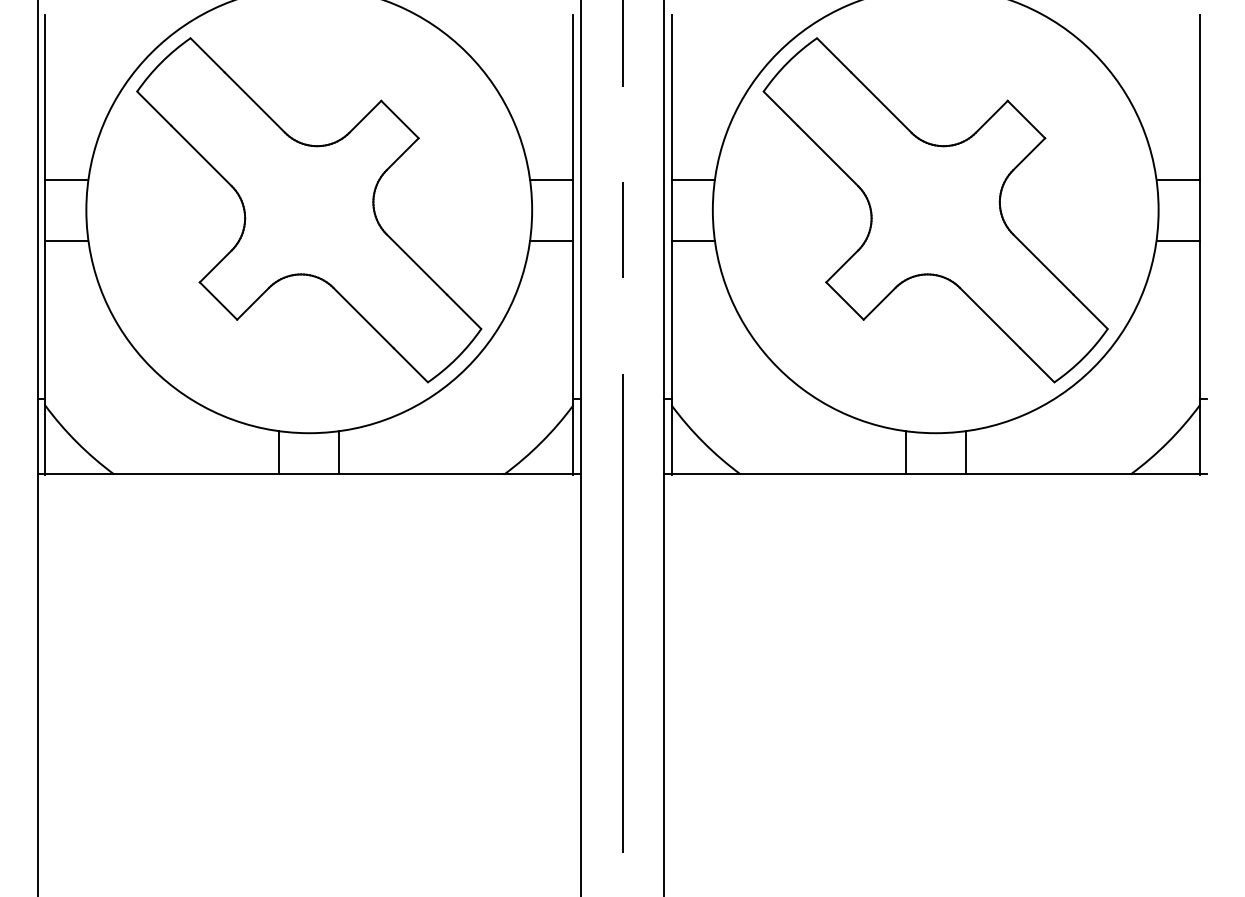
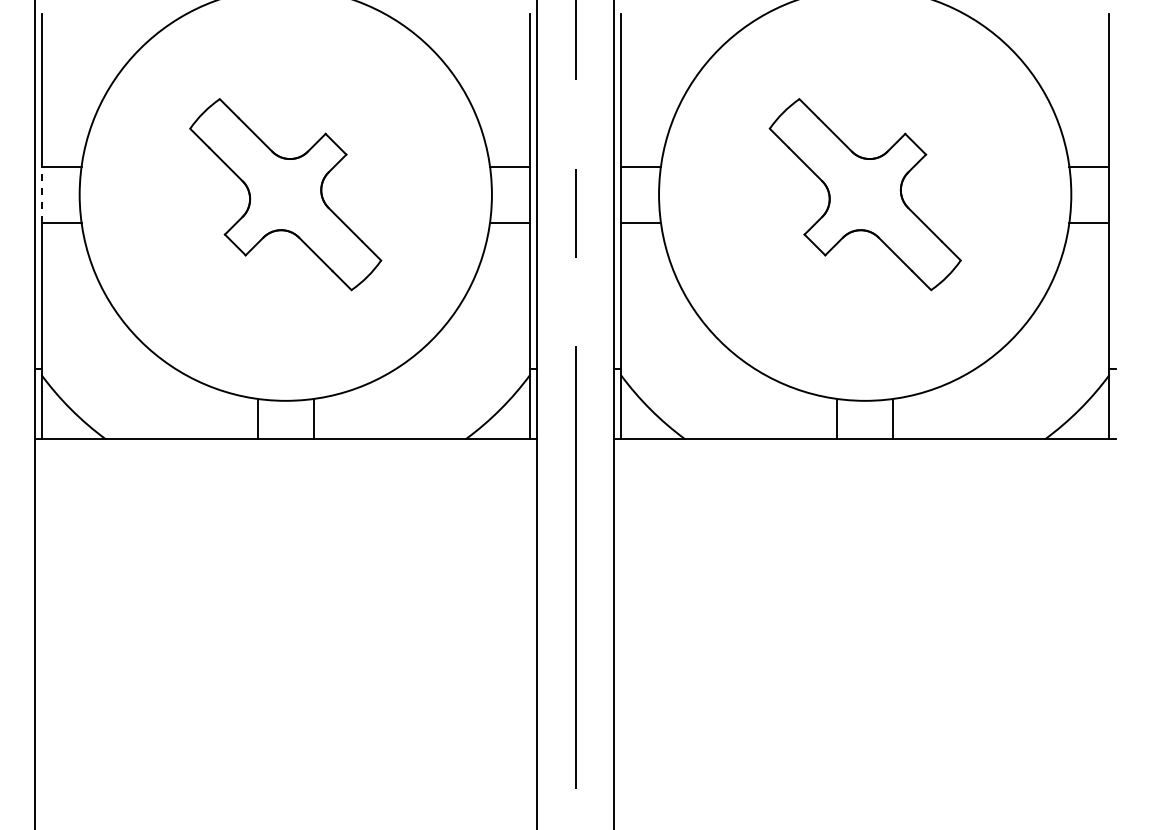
line: (45, 210) -> (41, 194), solid -> dashed
part: (308, 210) -> (285, 194), size x0.6
part: (936, 210) -> (865, 194), size x0.6

